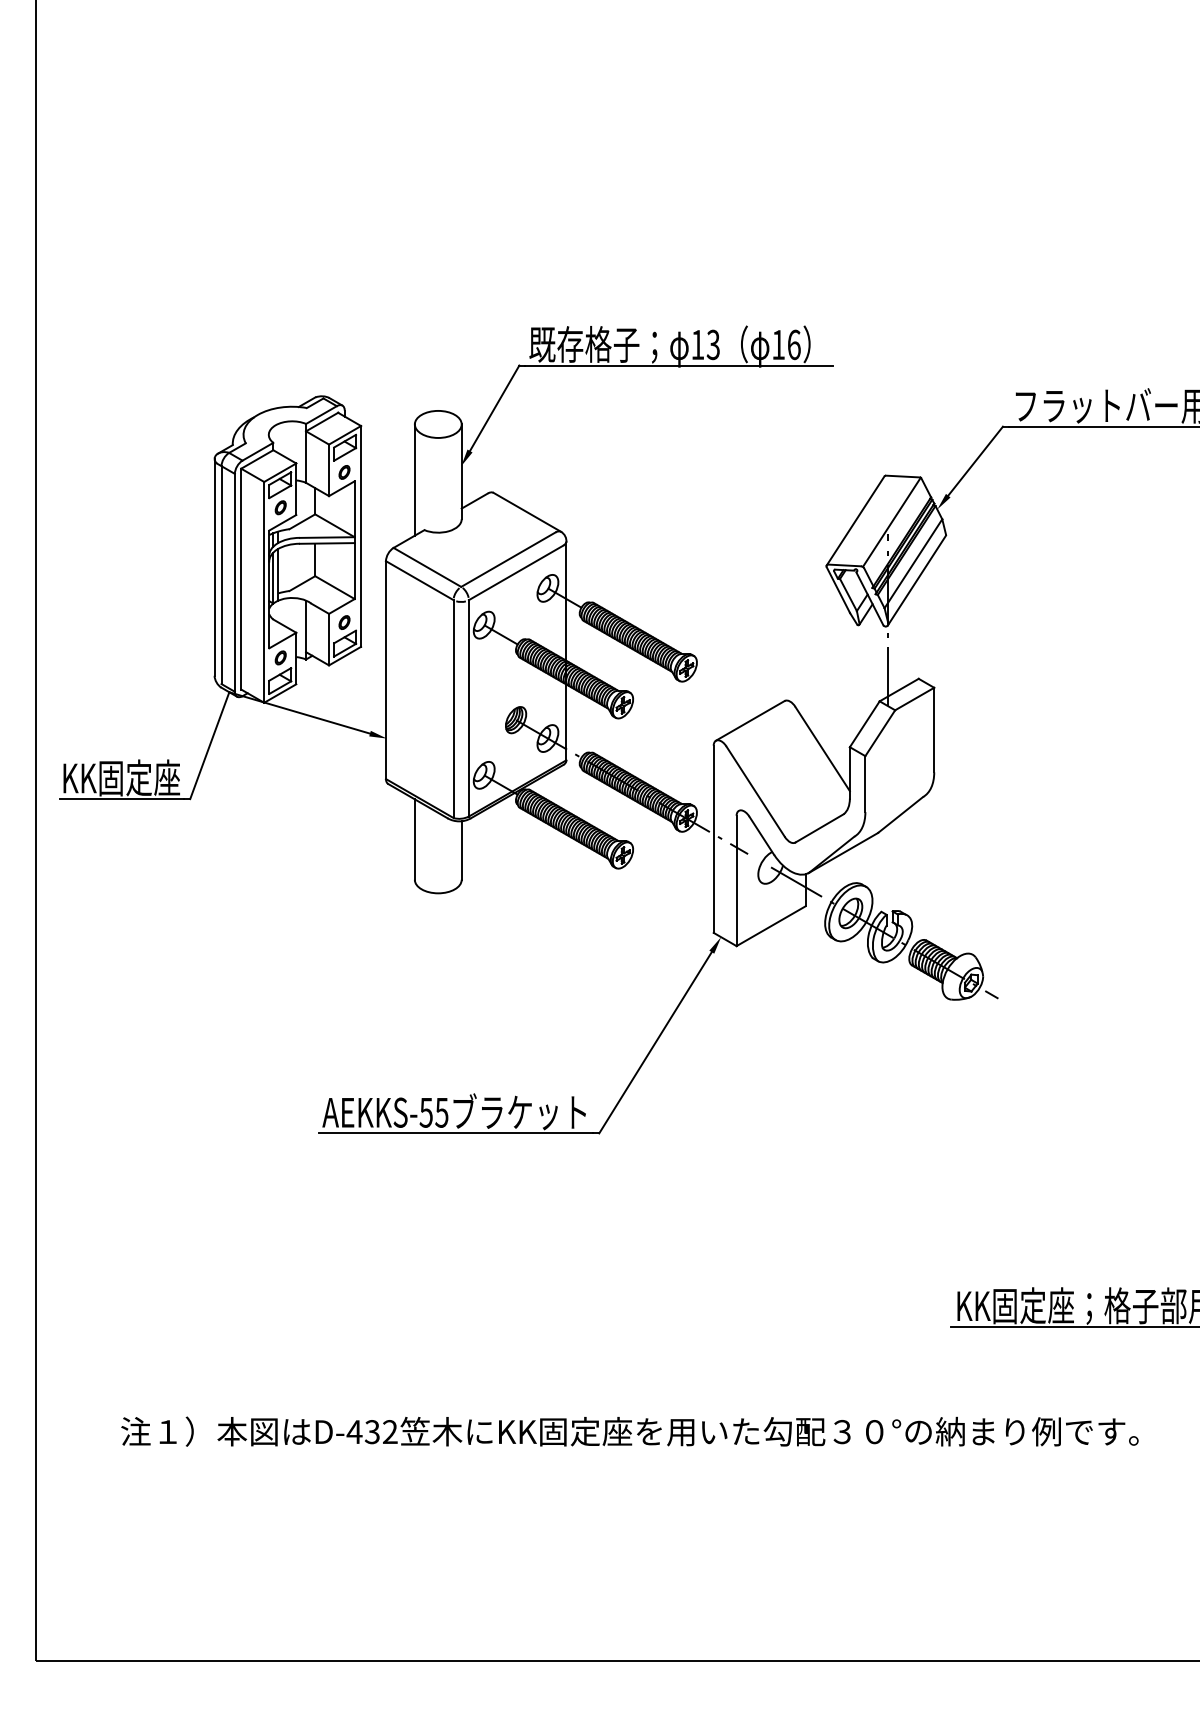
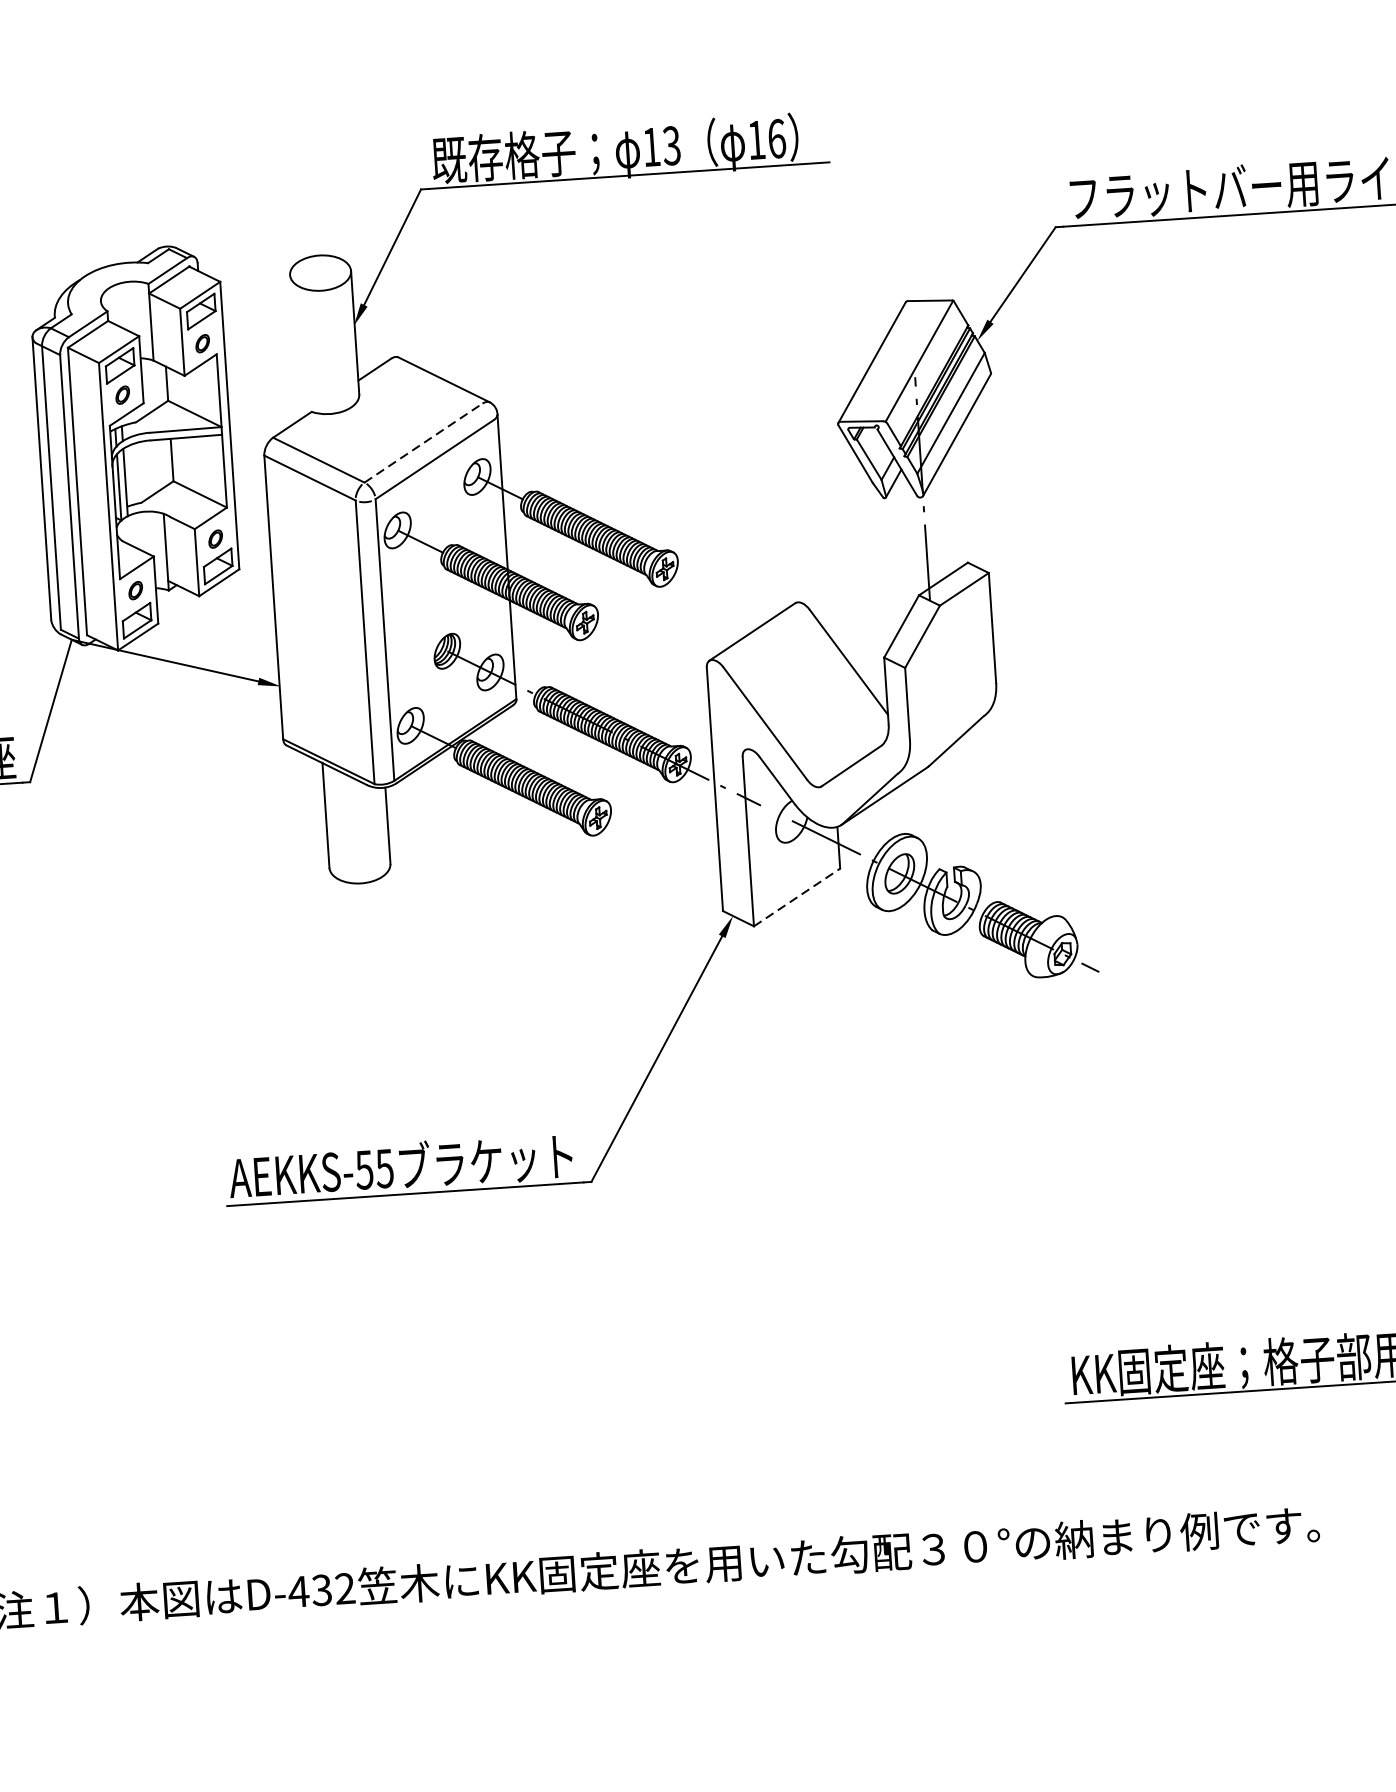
line: (414, 479) -> (294, 346), removed
line: (508, 559) -> (423, 442), solid -> dashed
line: (771, 926) -> (797, 897), solid -> dashed

